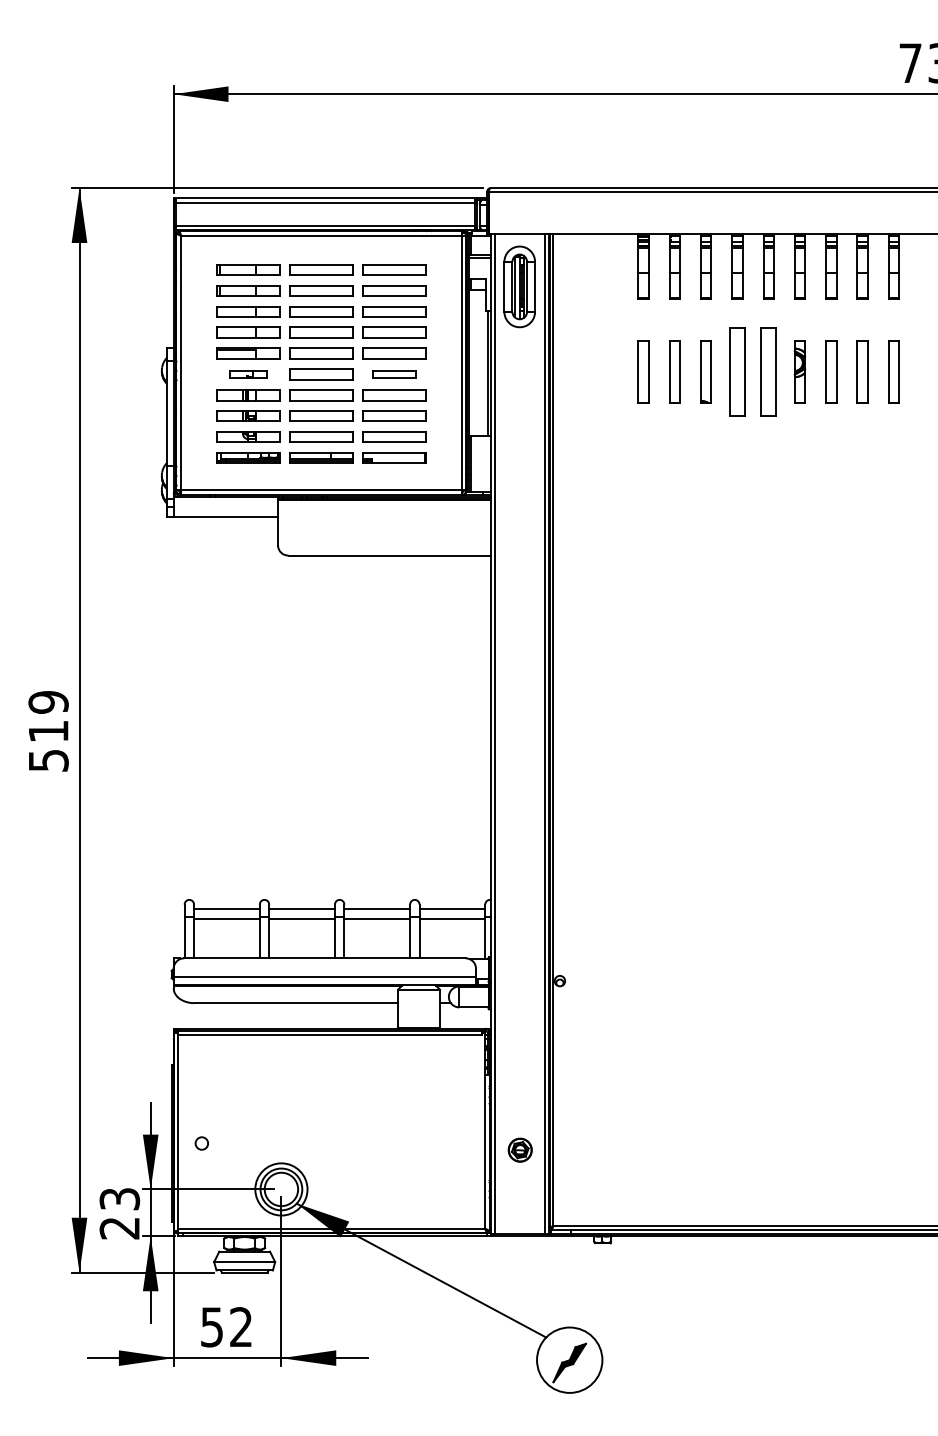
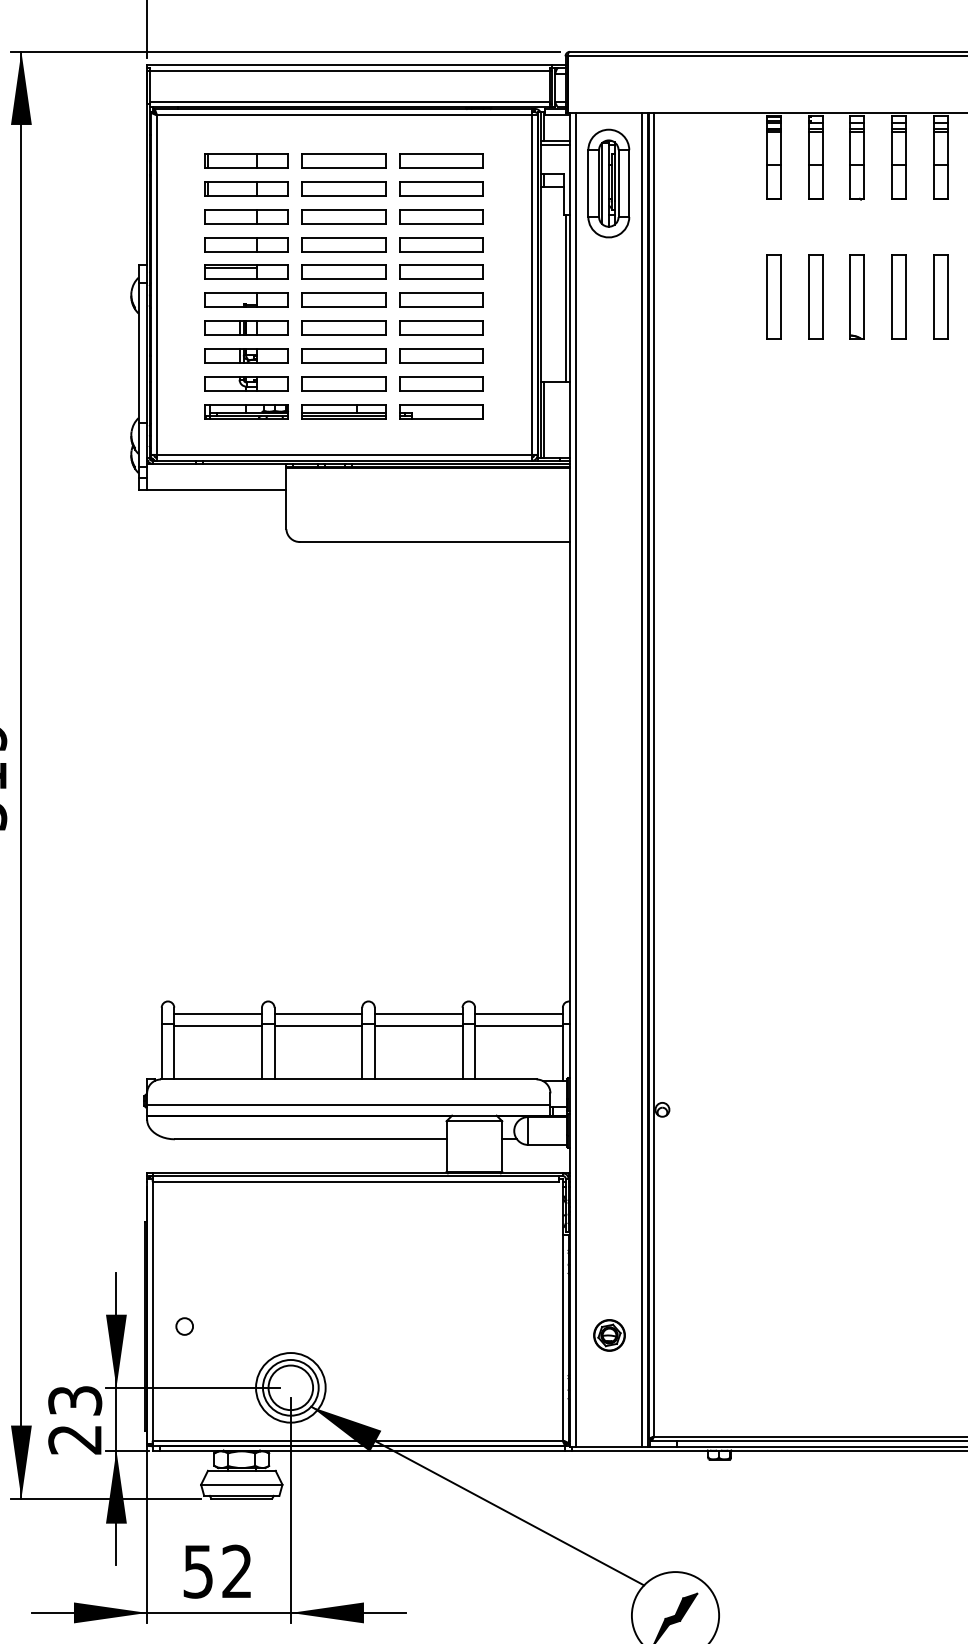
part: (737, 371) -> (899, 296), size x0.71
part: (768, 371) -> (940, 296), size x0.71
part: (248, 374) -> (246, 300), size x1.67
part: (394, 374) -> (441, 300), size x1.43

